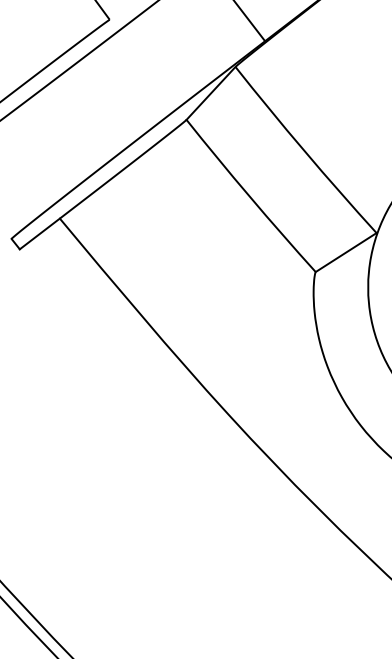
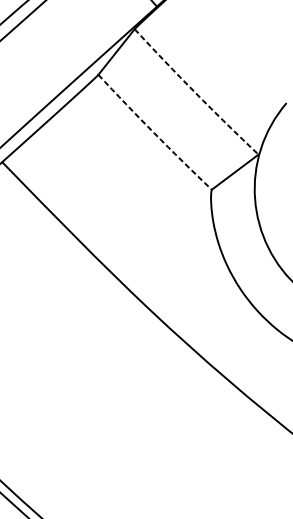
arc: (304, 151) -> (195, 93), solid -> dashed
arc: (249, 196) -> (153, 132), solid -> dashed

